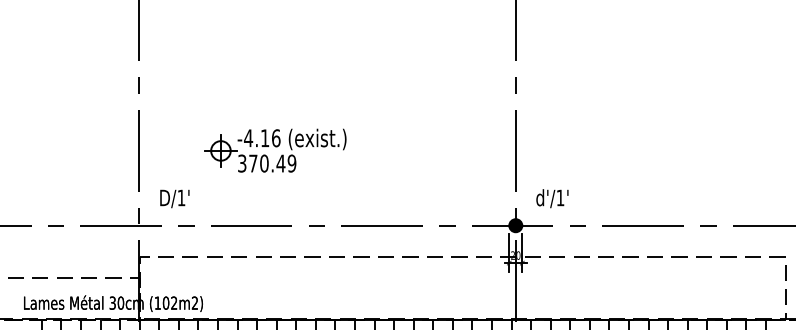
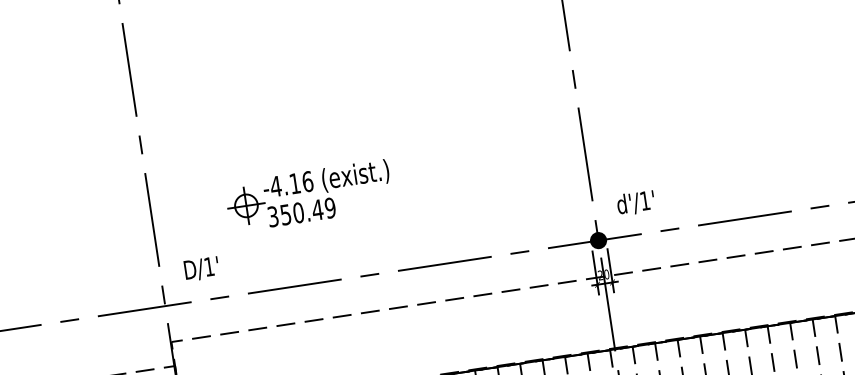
text: (253, 163) -> (286, 214), 370.49 -> 350.49

